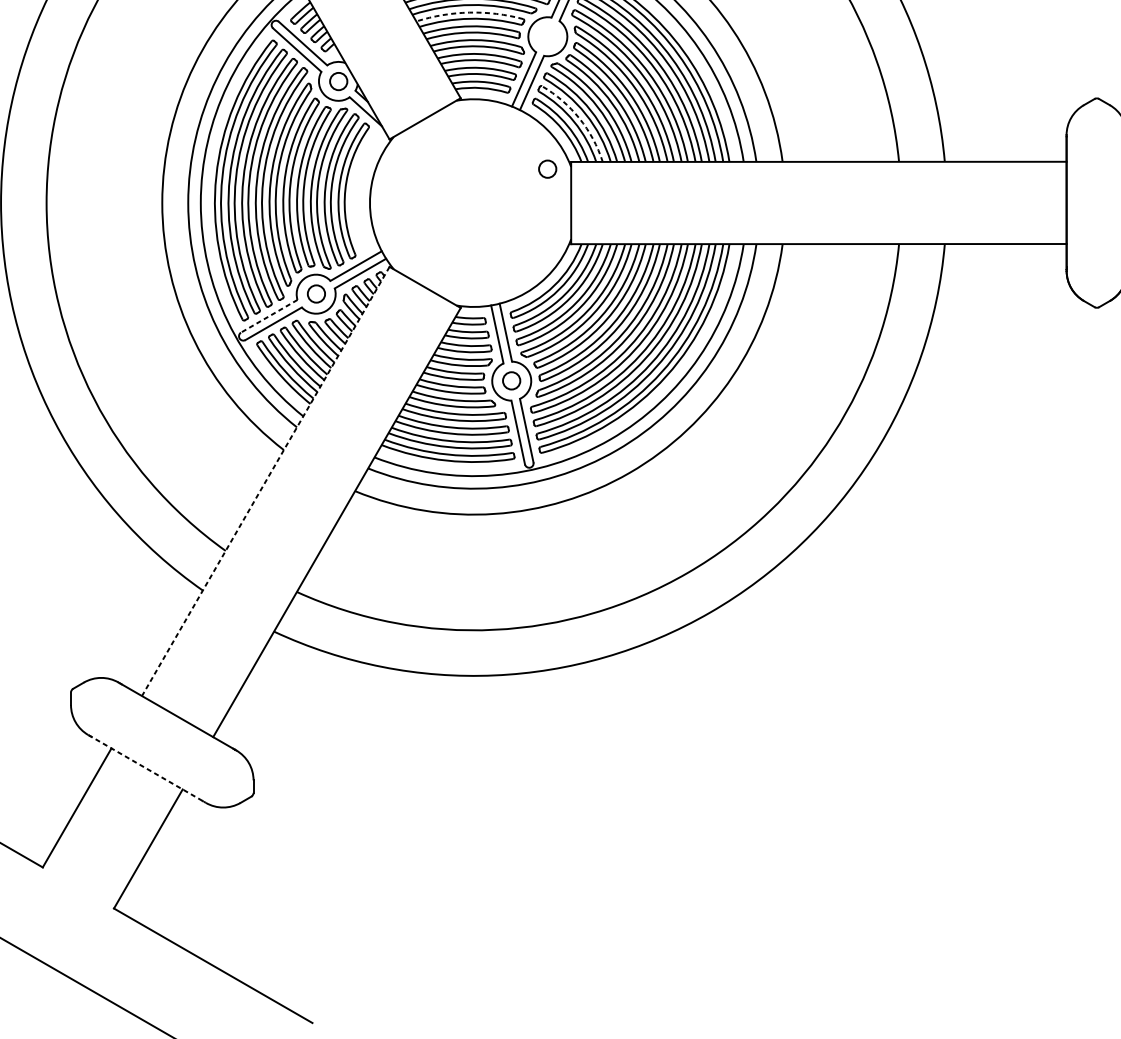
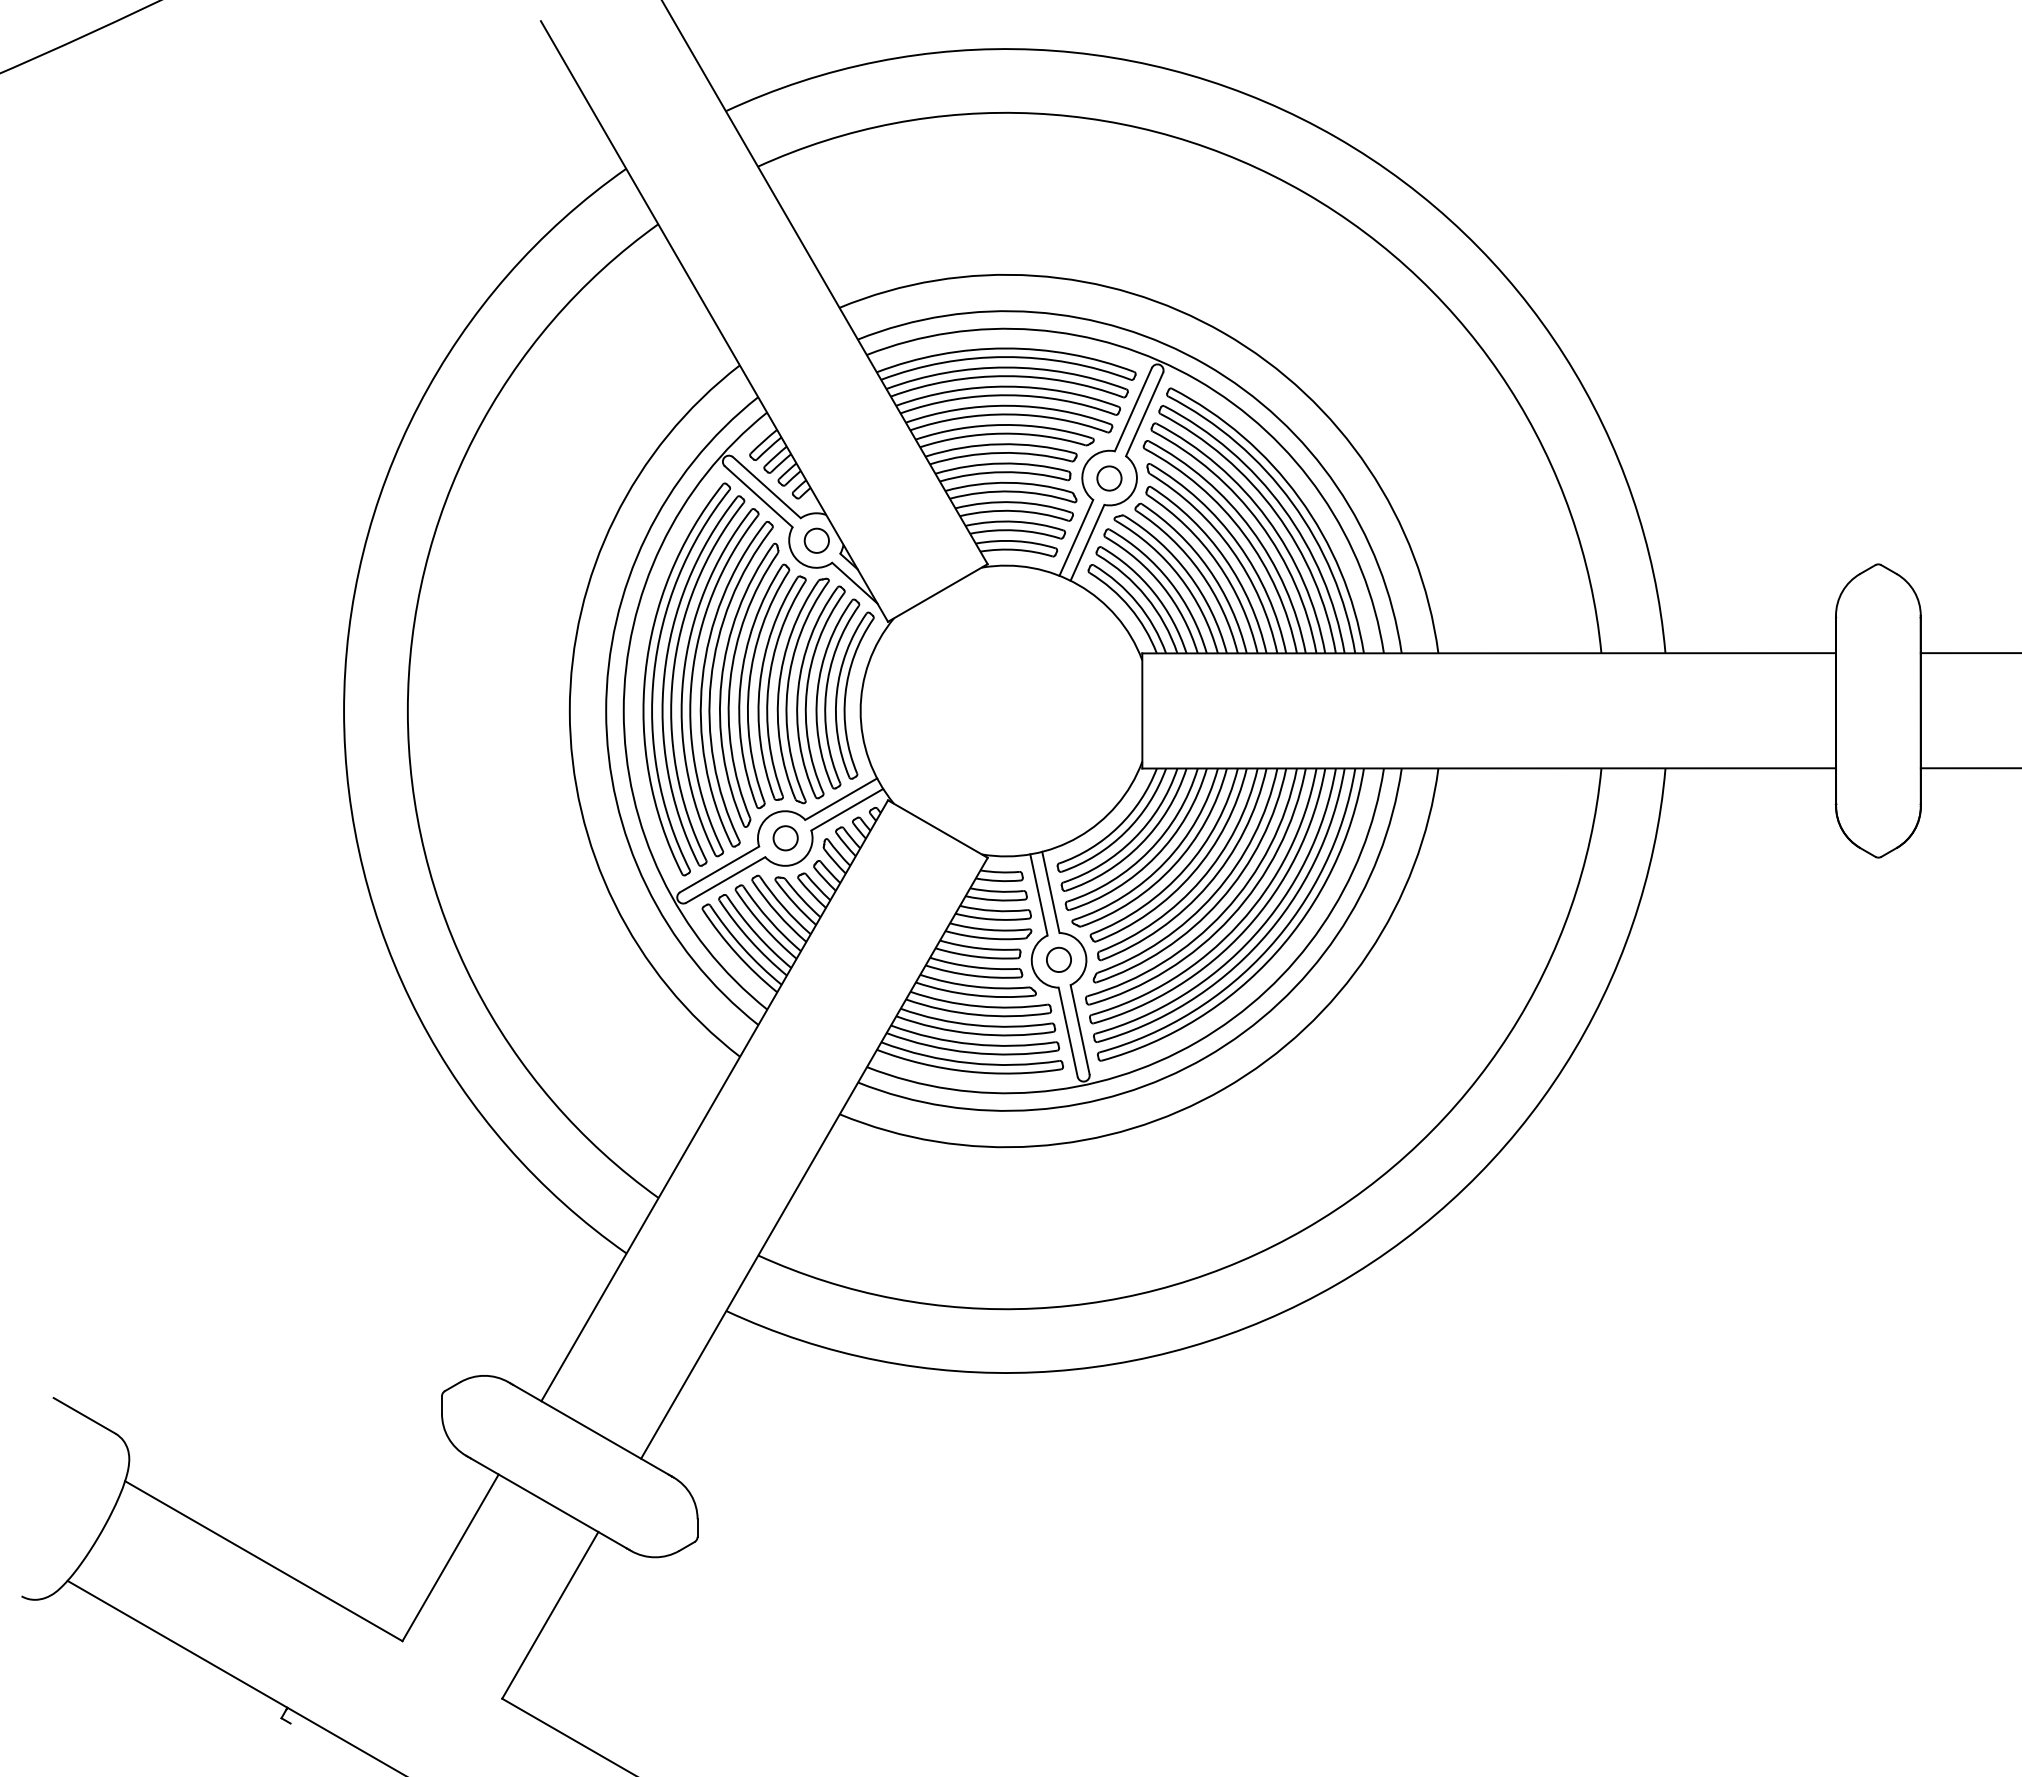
arc: (469, 12) -> (1000, 444), dashed -> solid
arc: (579, 118) -> (1153, 592), dashed -> solid
circle: (547, 169) -> (1109, 478), moved
part: (359, 192) -> (846, 695), added
line: (269, 316) -> (719, 869), dashed -> solid
line: (265, 481) -> (714, 1100), dashed -> solid
line: (147, 769) -> (549, 1503), dashed -> solid

